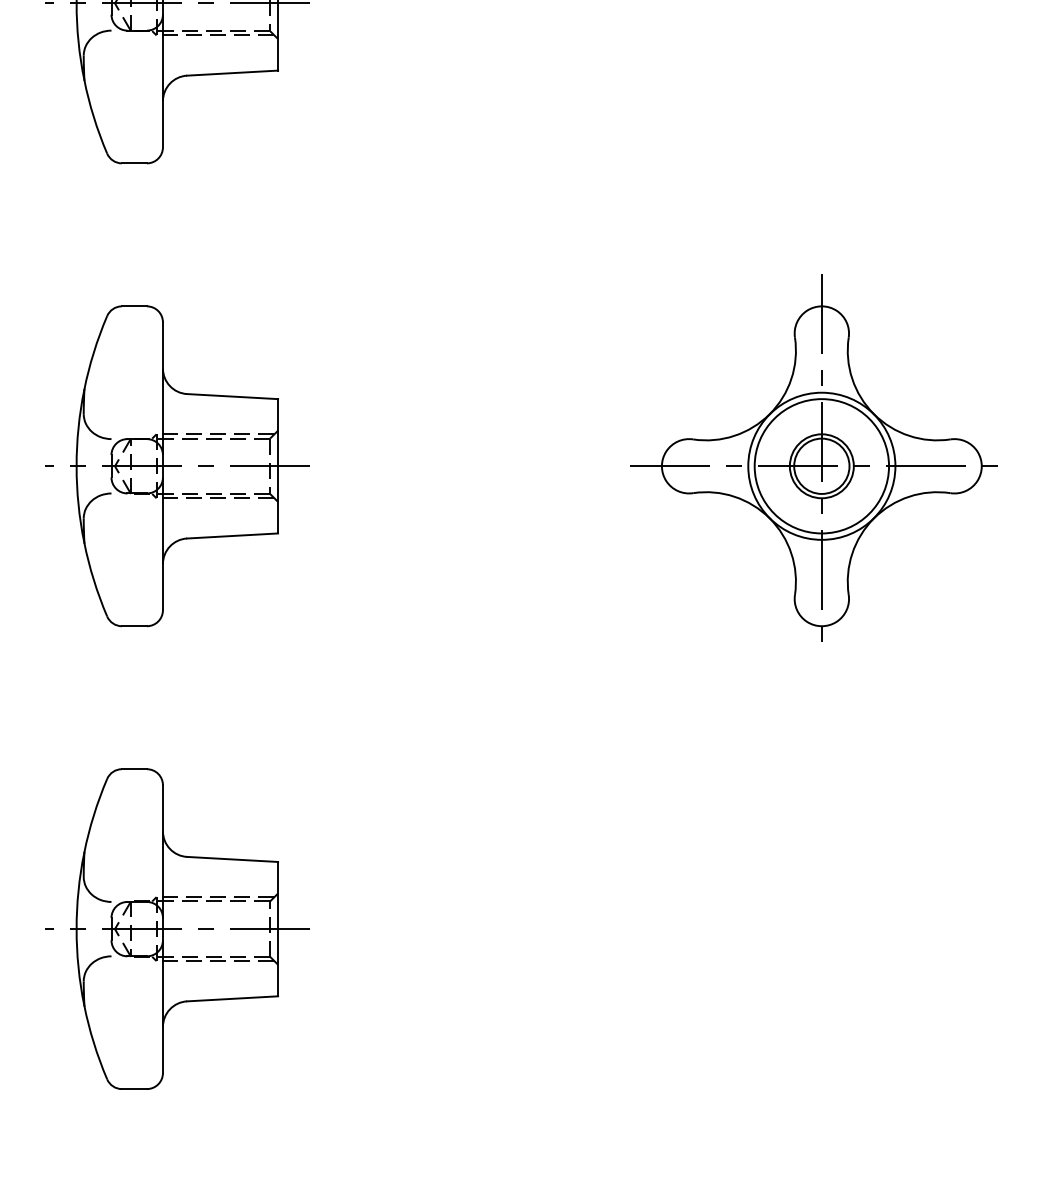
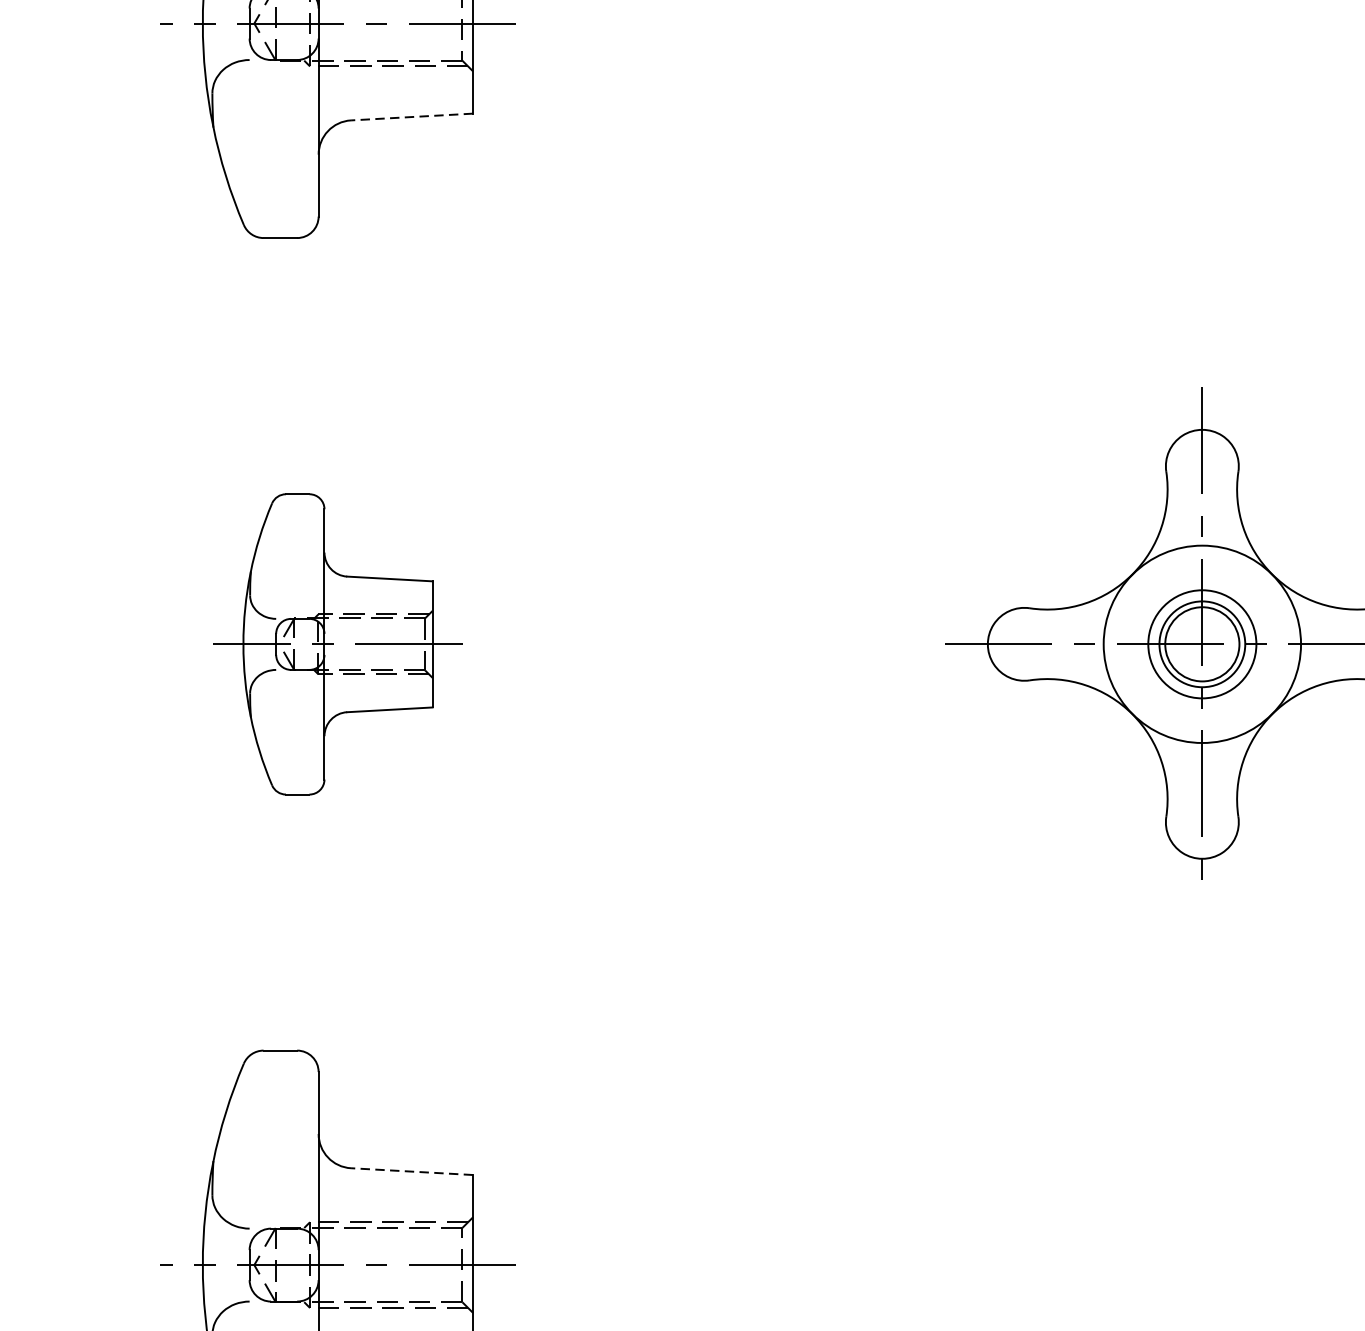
line: (232, 73) -> (411, 117), solid -> dashed
part: (177, 466) -> (338, 644), size x0.7
circle: (821, 466) -> (1201, 644), size x0.6
line: (232, 859) -> (411, 1171), solid -> dashed

